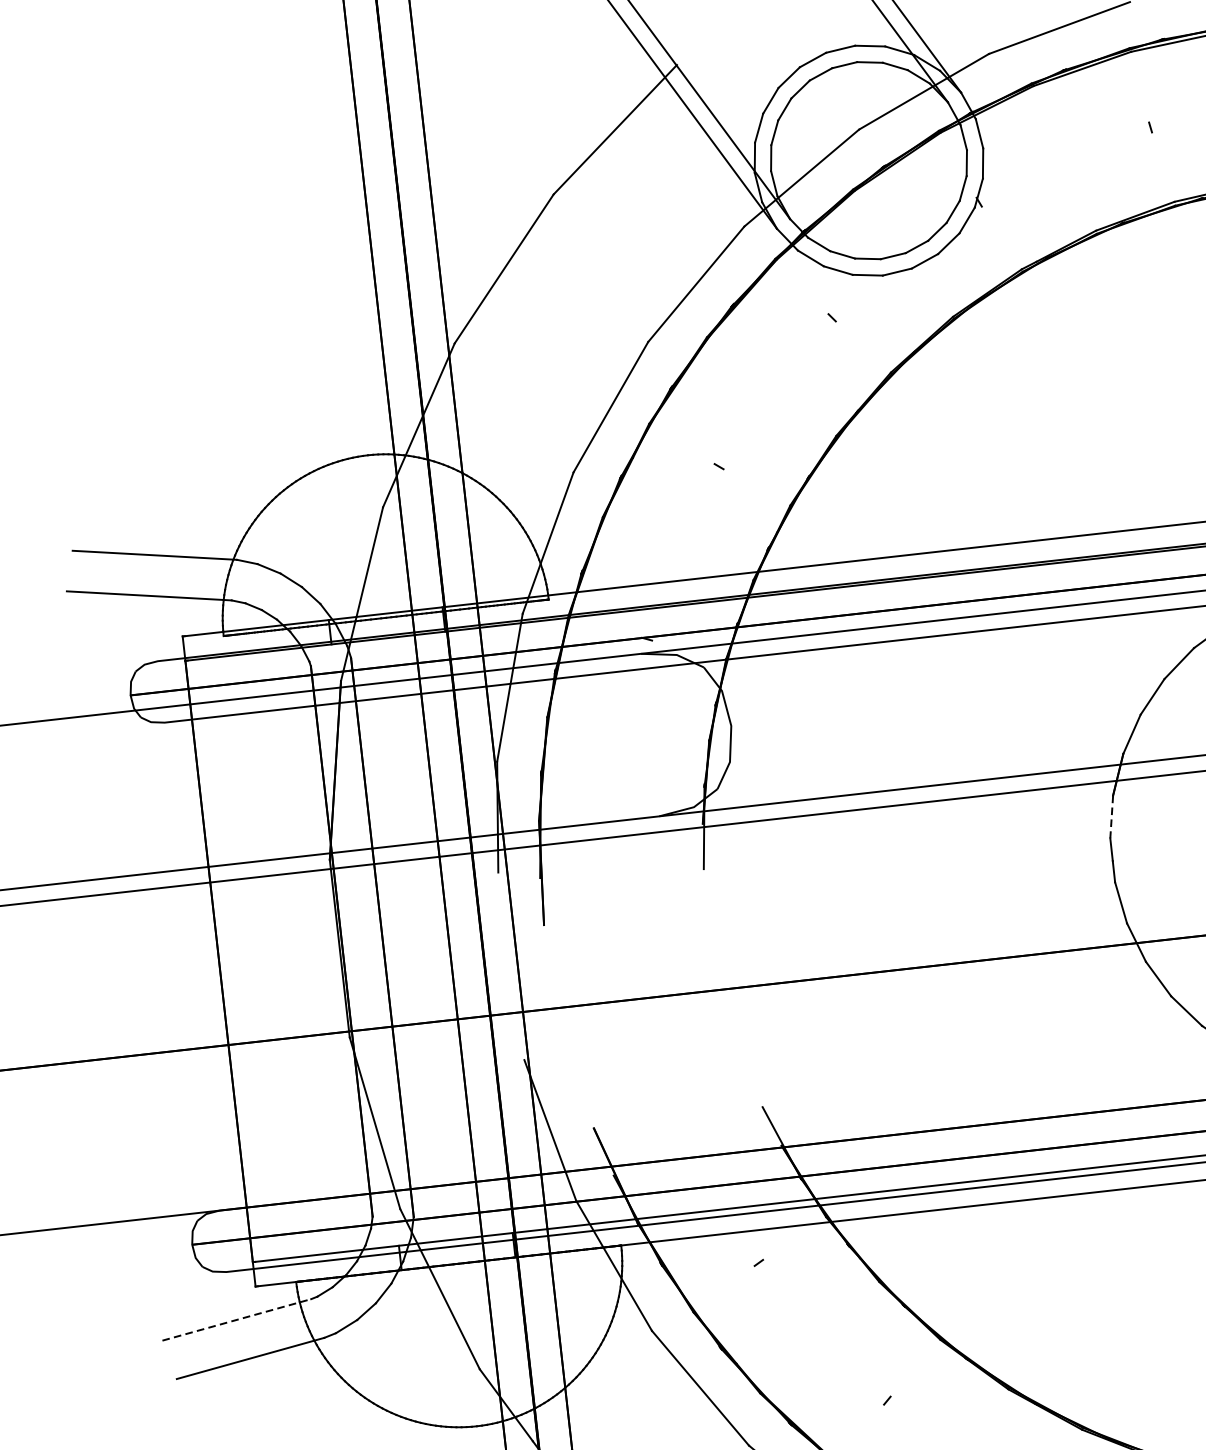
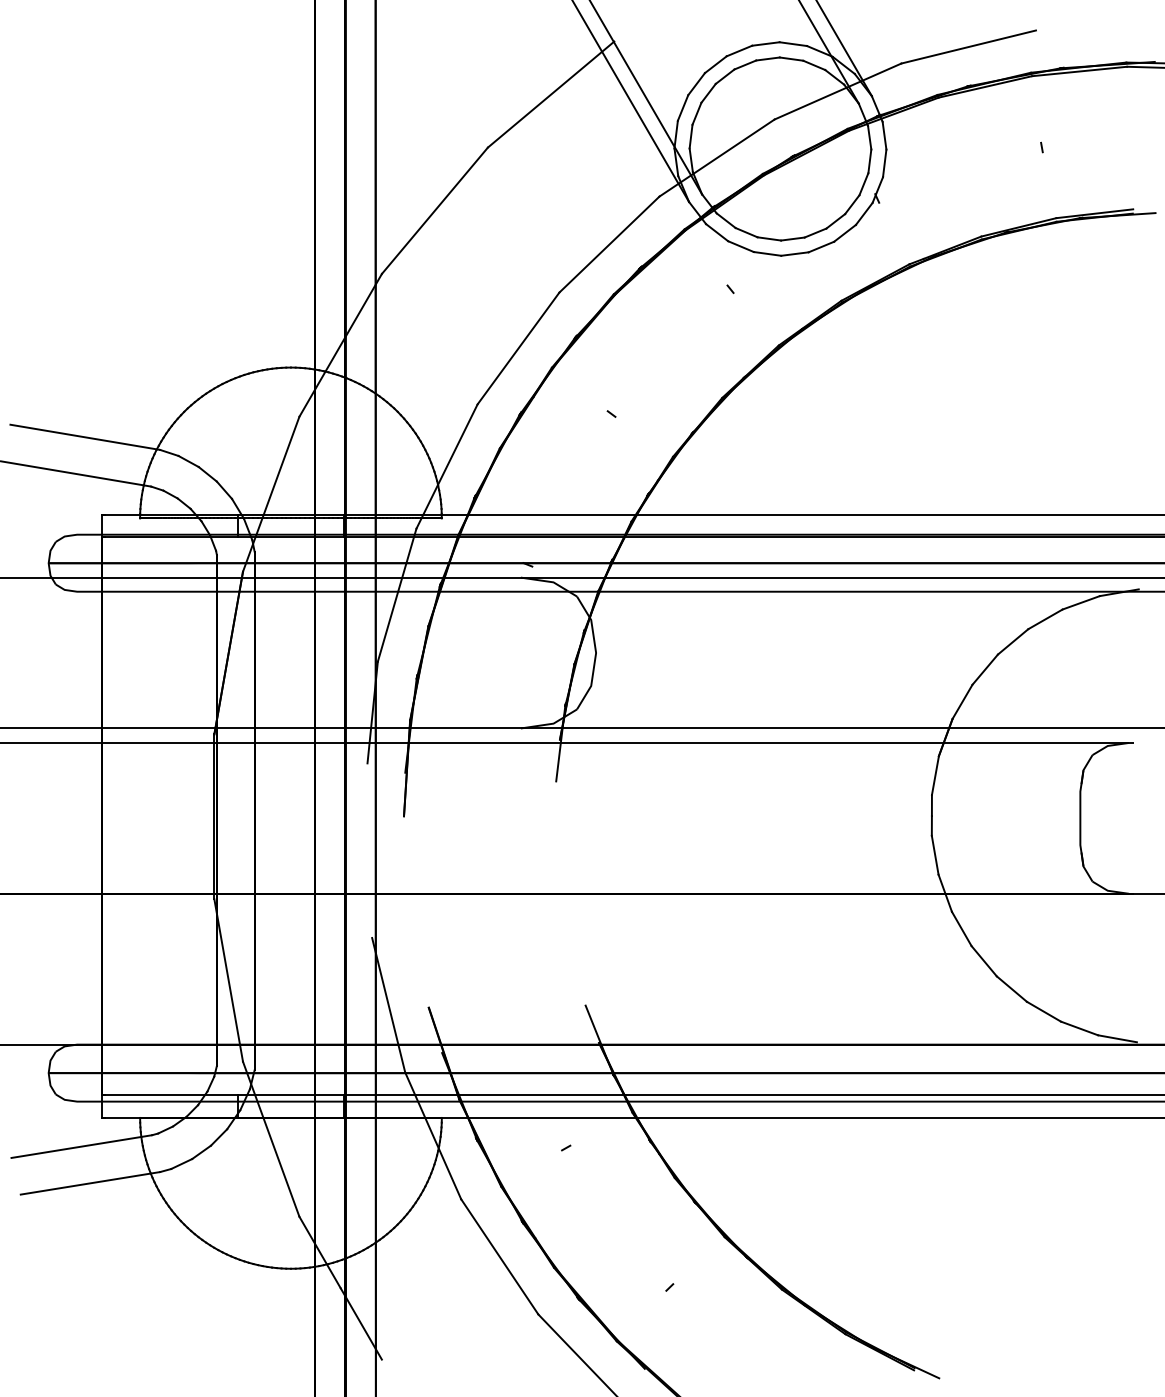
line: (1111, 816) -> (935, 775), dashed -> solid
line: (237, 1319) -> (82, 1146), dashed -> solid

